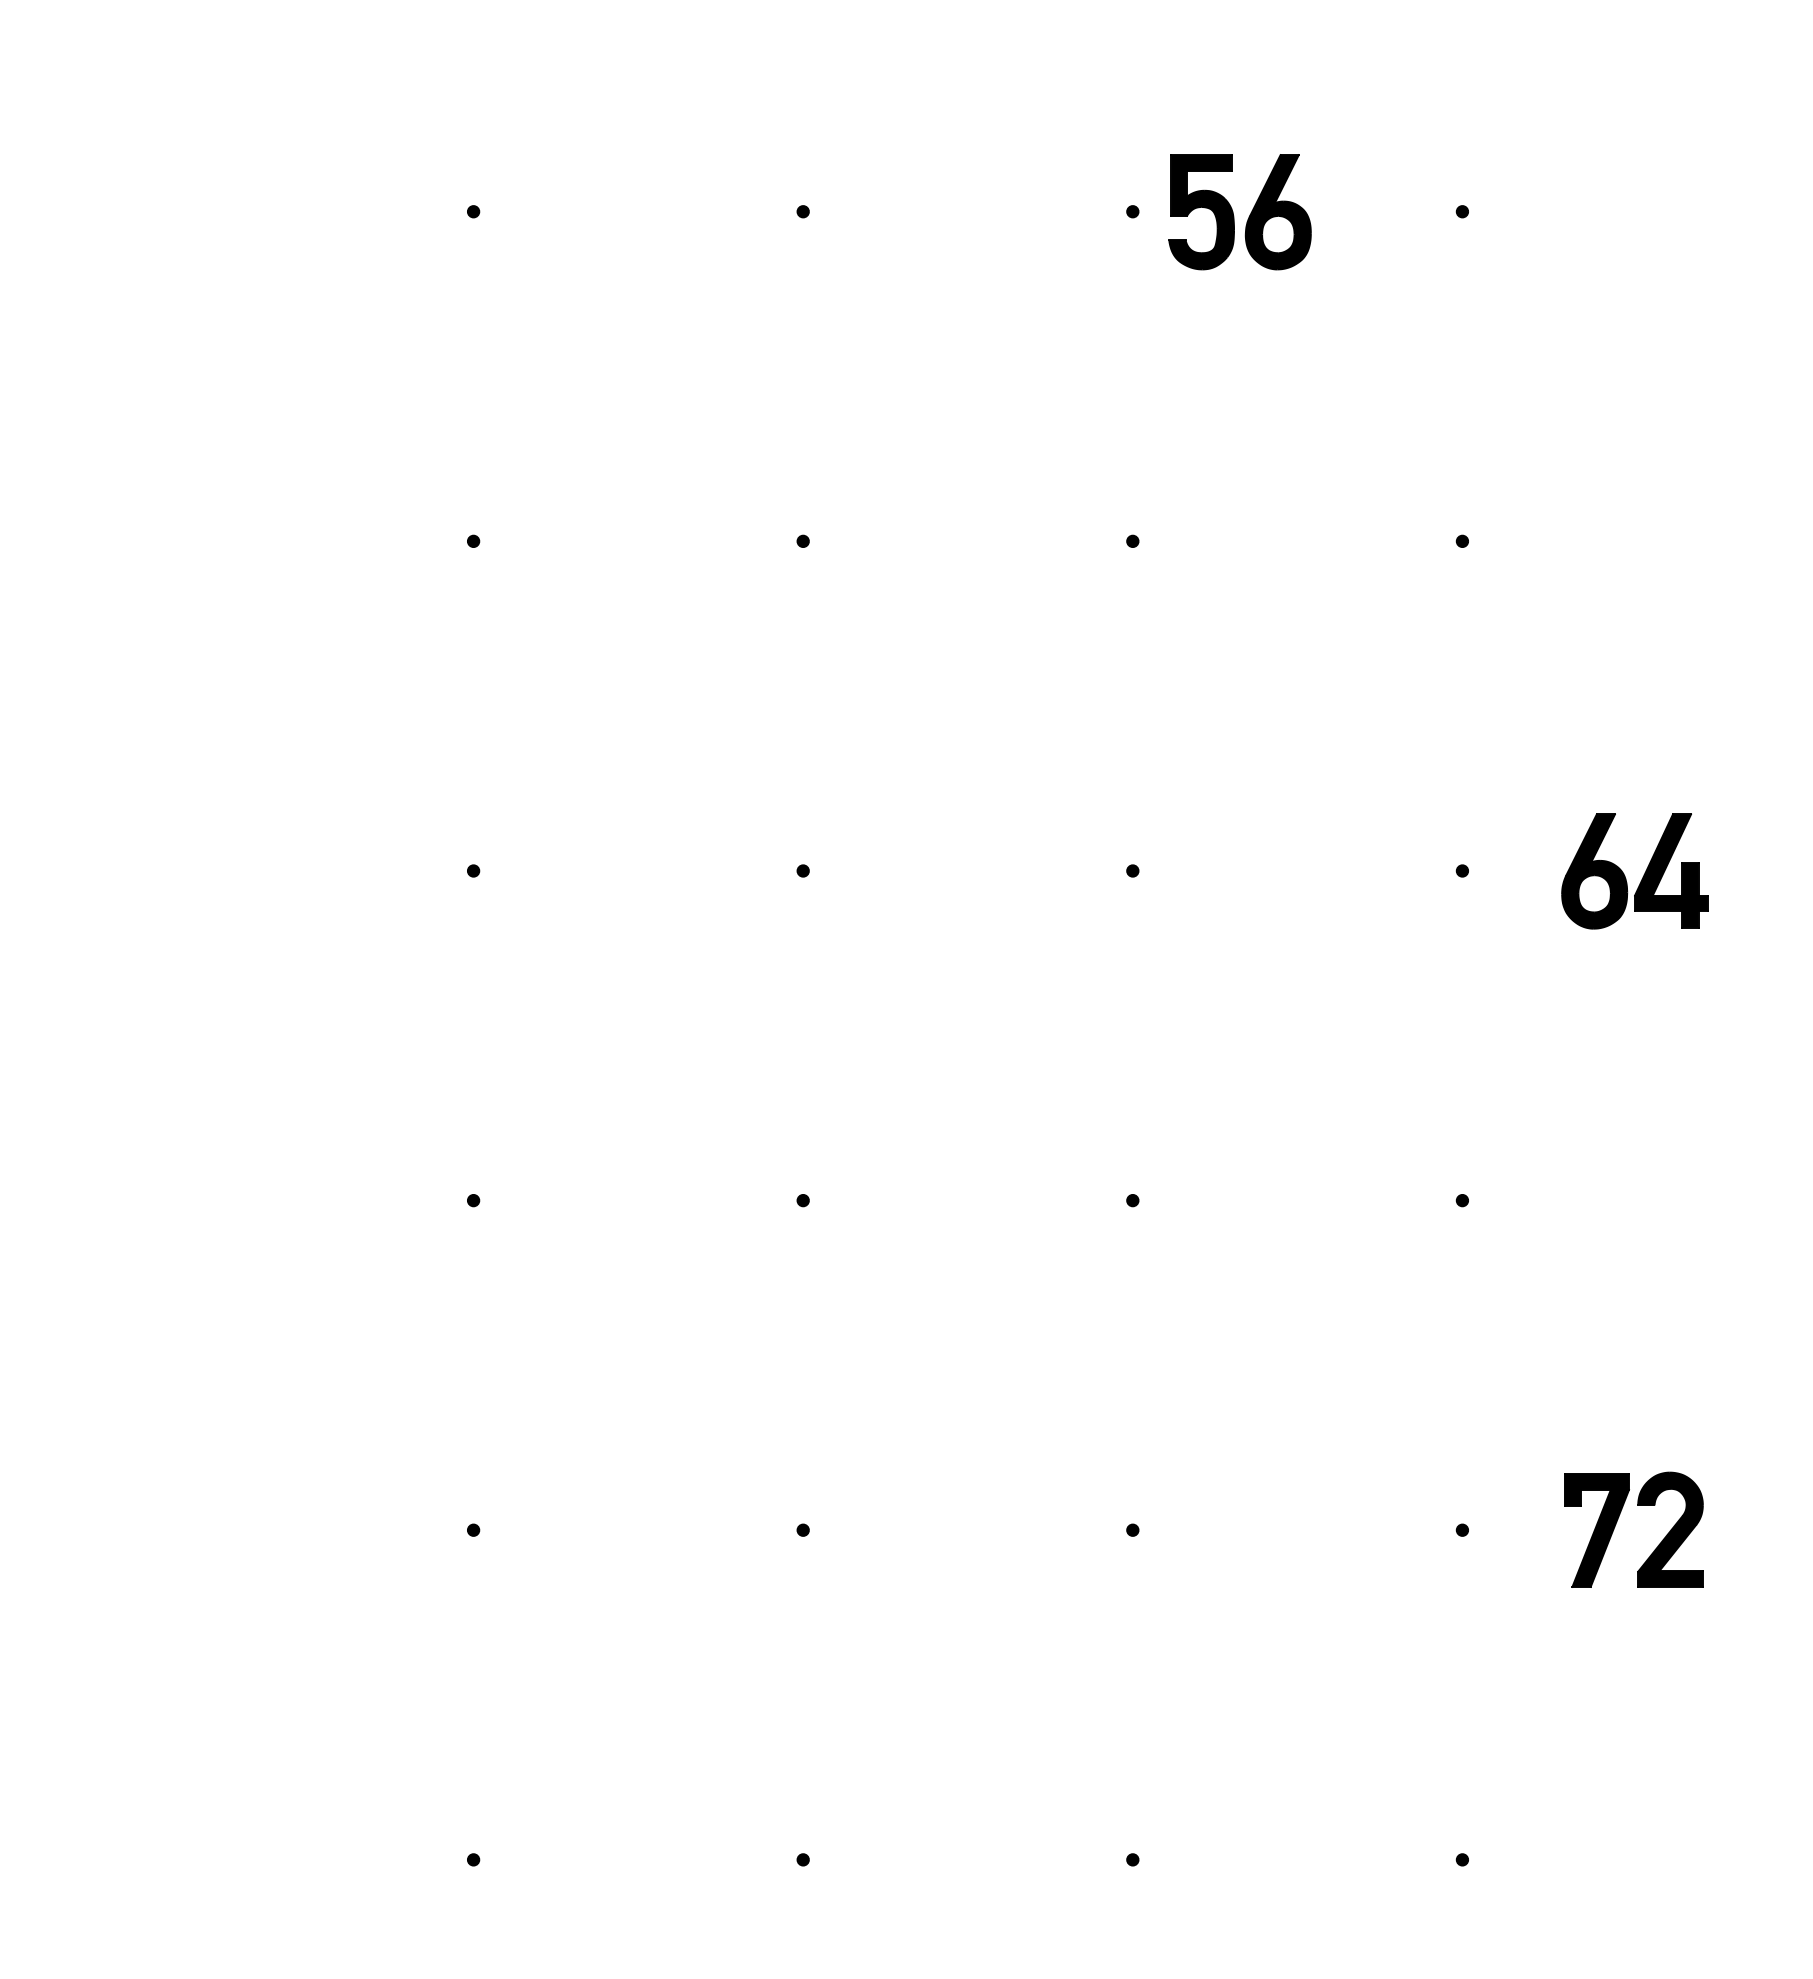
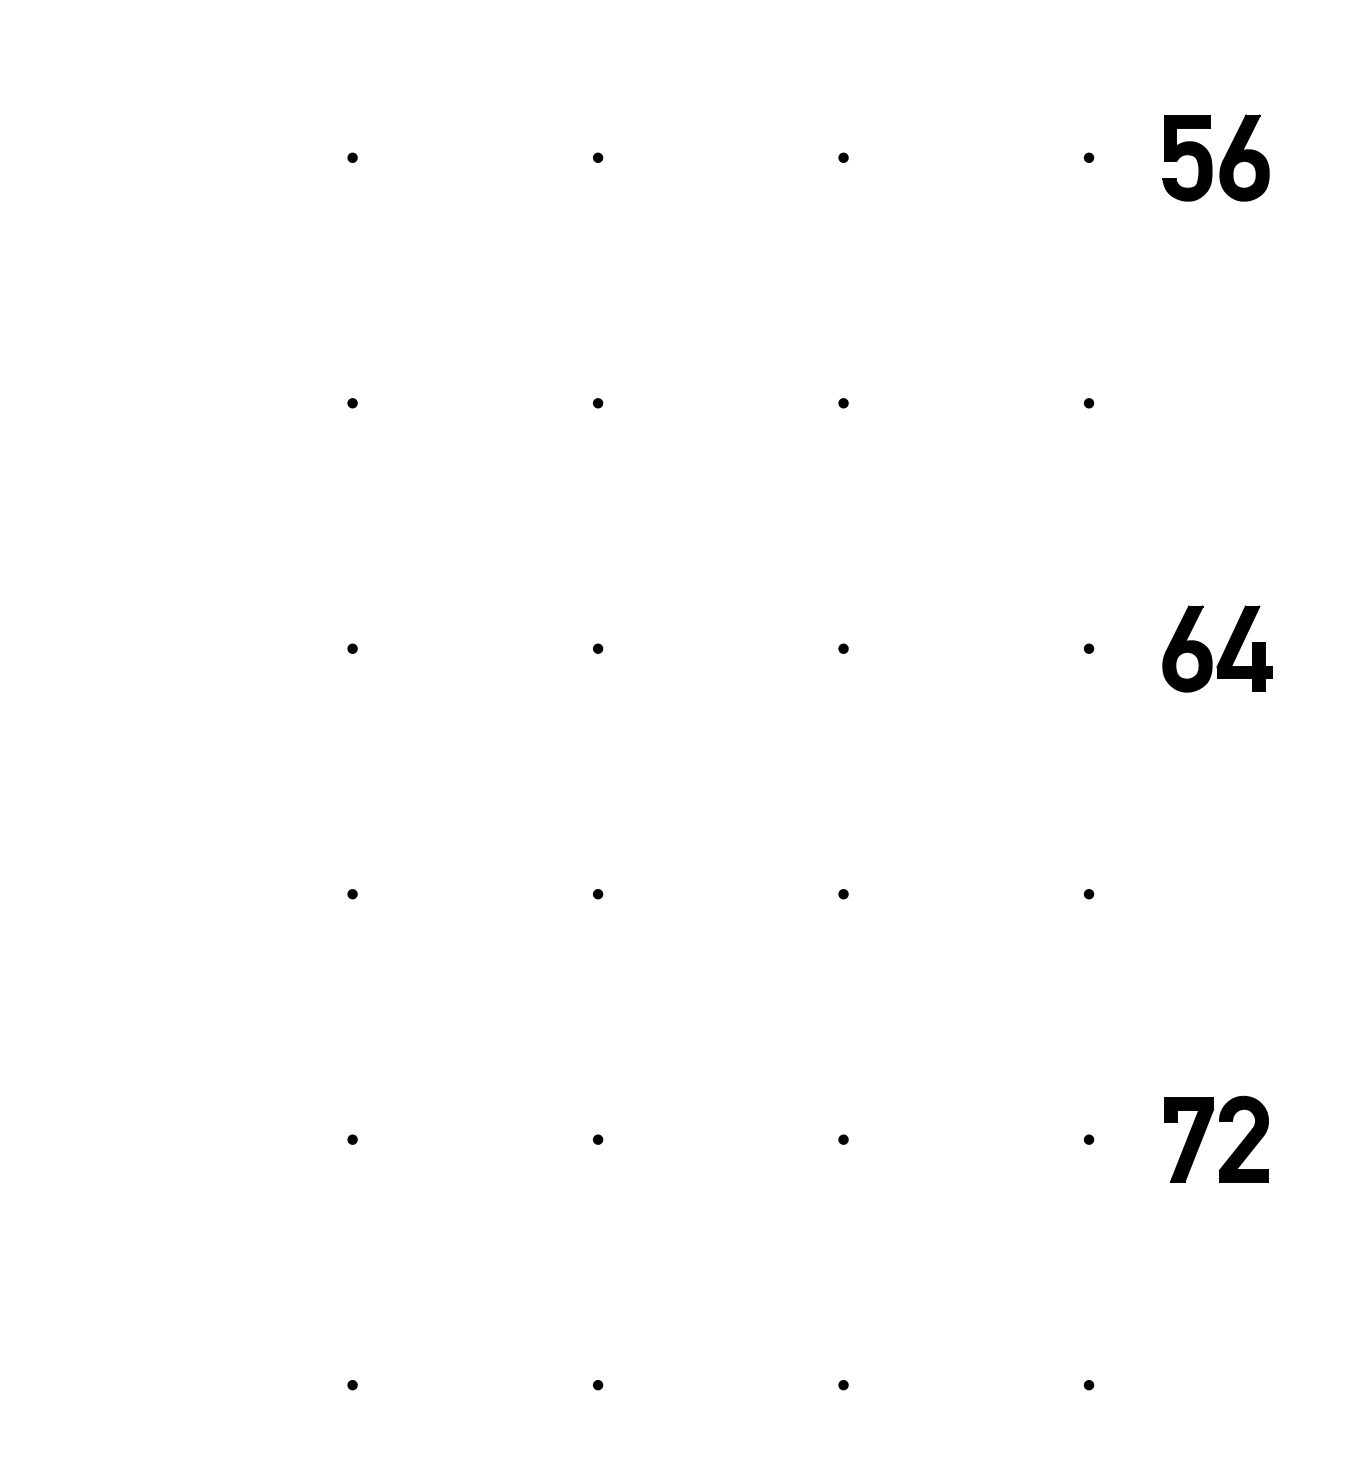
part: (1239, 212) -> (1215, 158), moved

